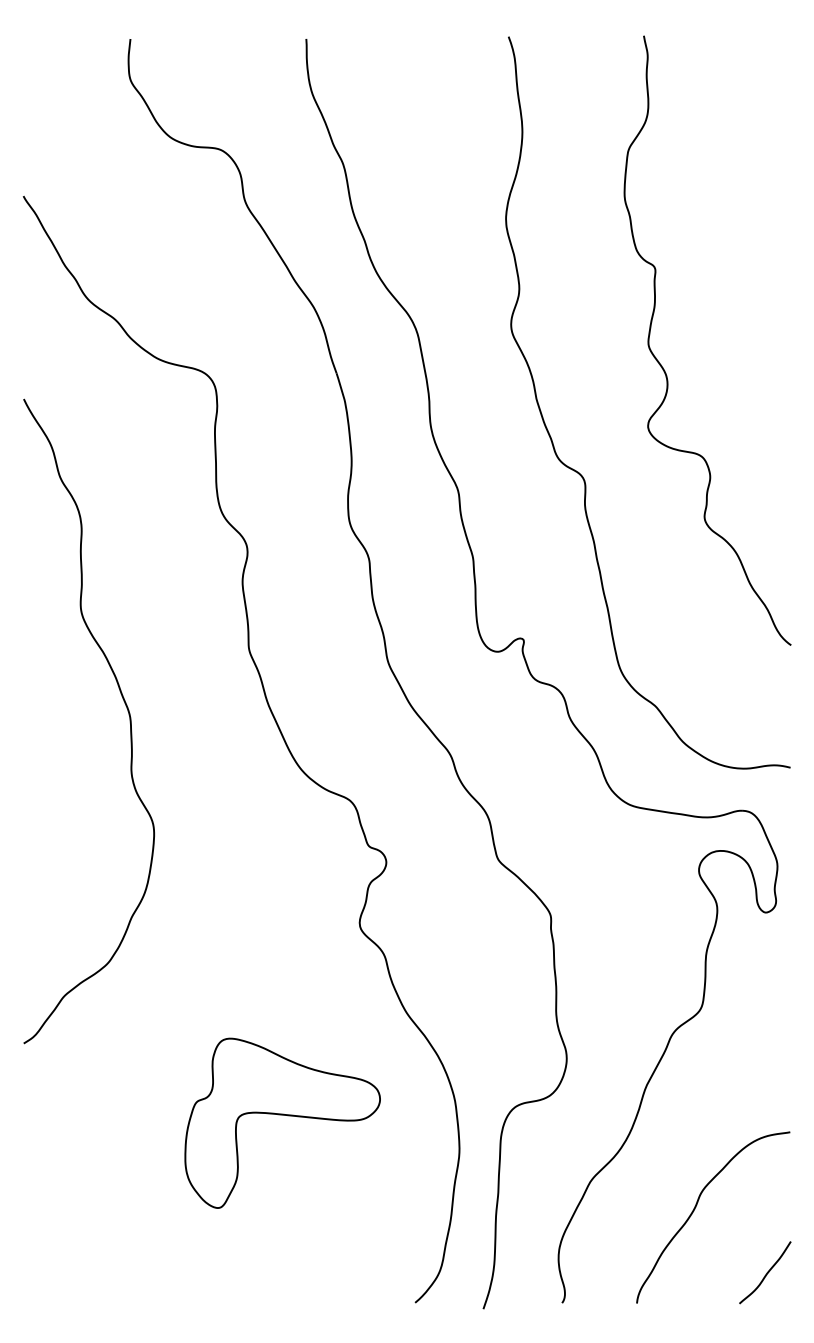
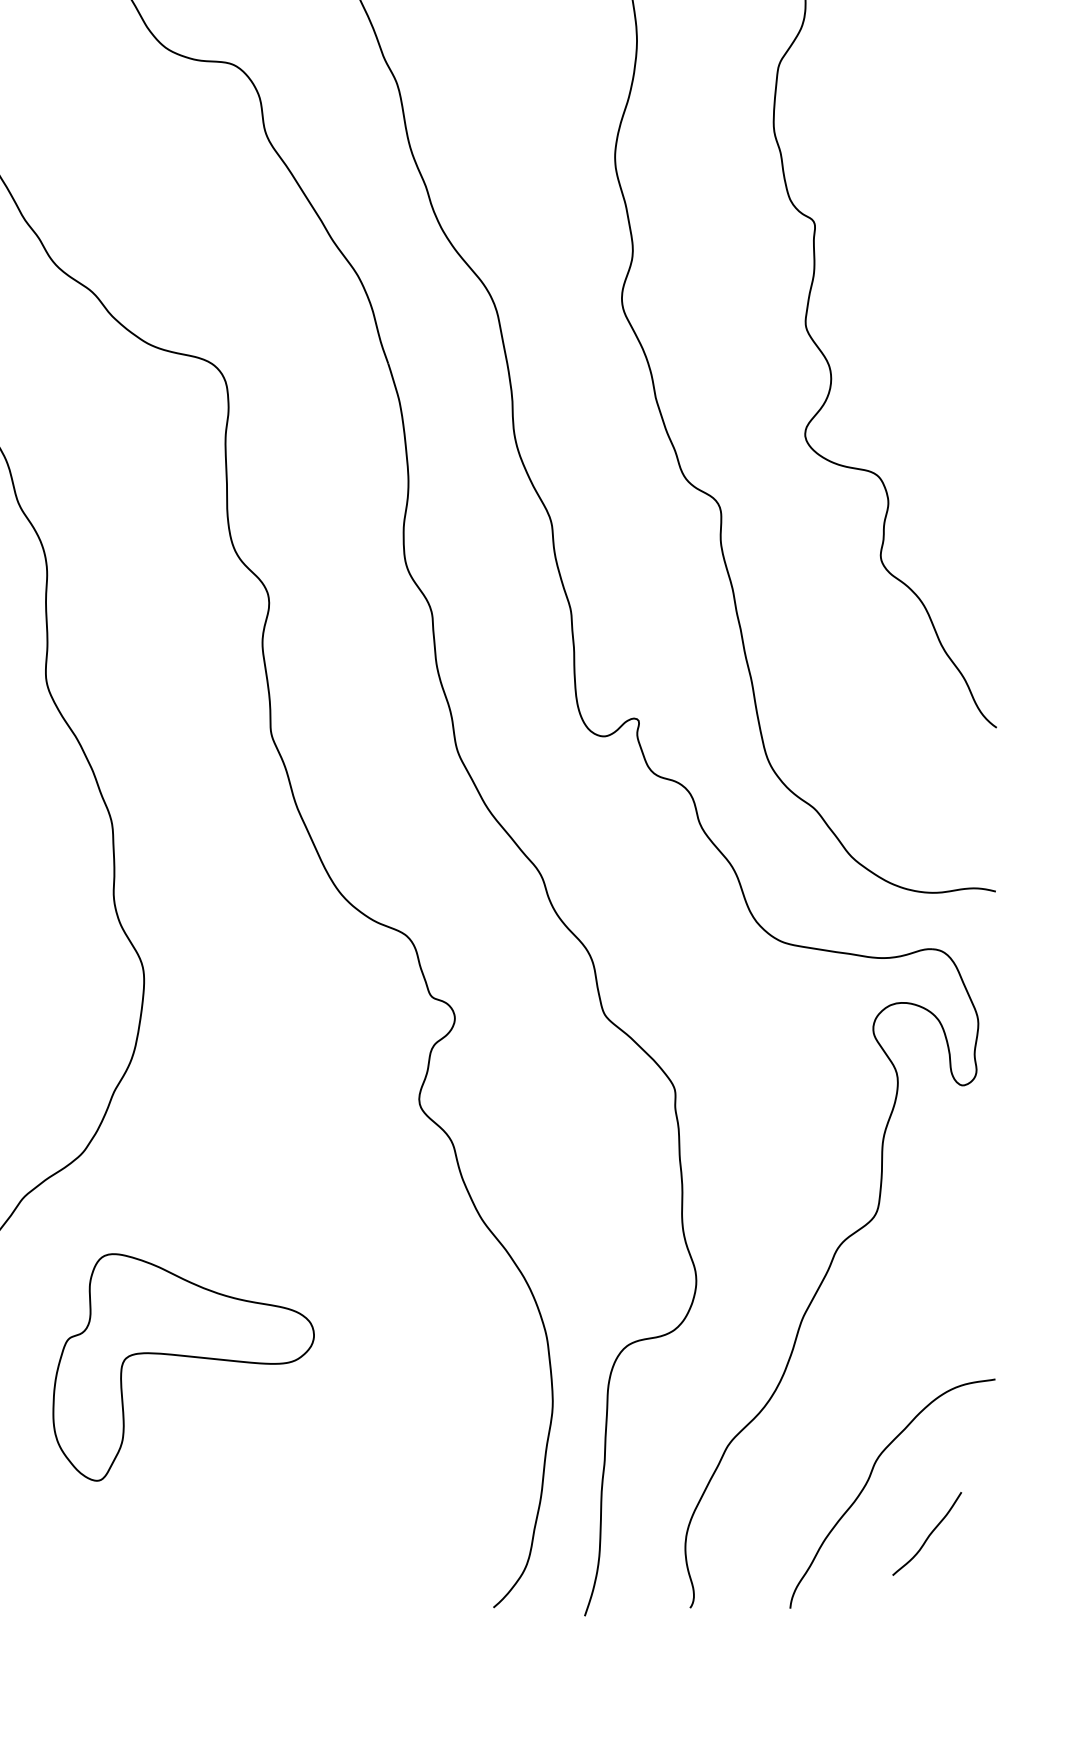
part: (282, 1115) -> (183, 1356), moved
curve: (766, 1272) -> (928, 1533), moved

